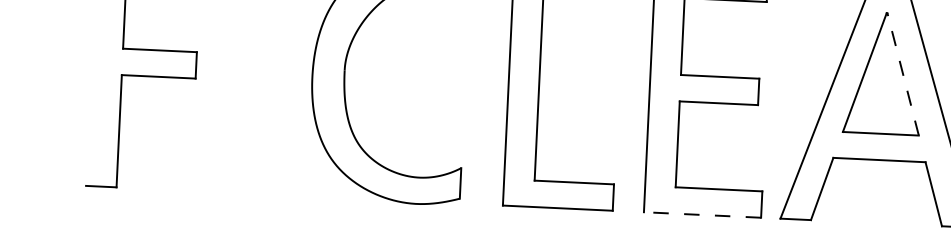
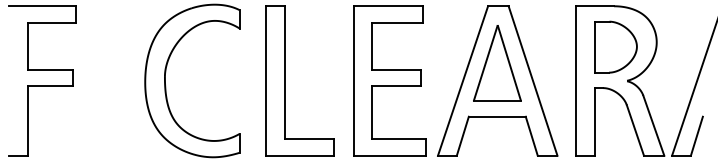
line: (903, 74) -> (509, 63), dashed -> solid
line: (702, 214) -> (389, 155), dashed -> solid

